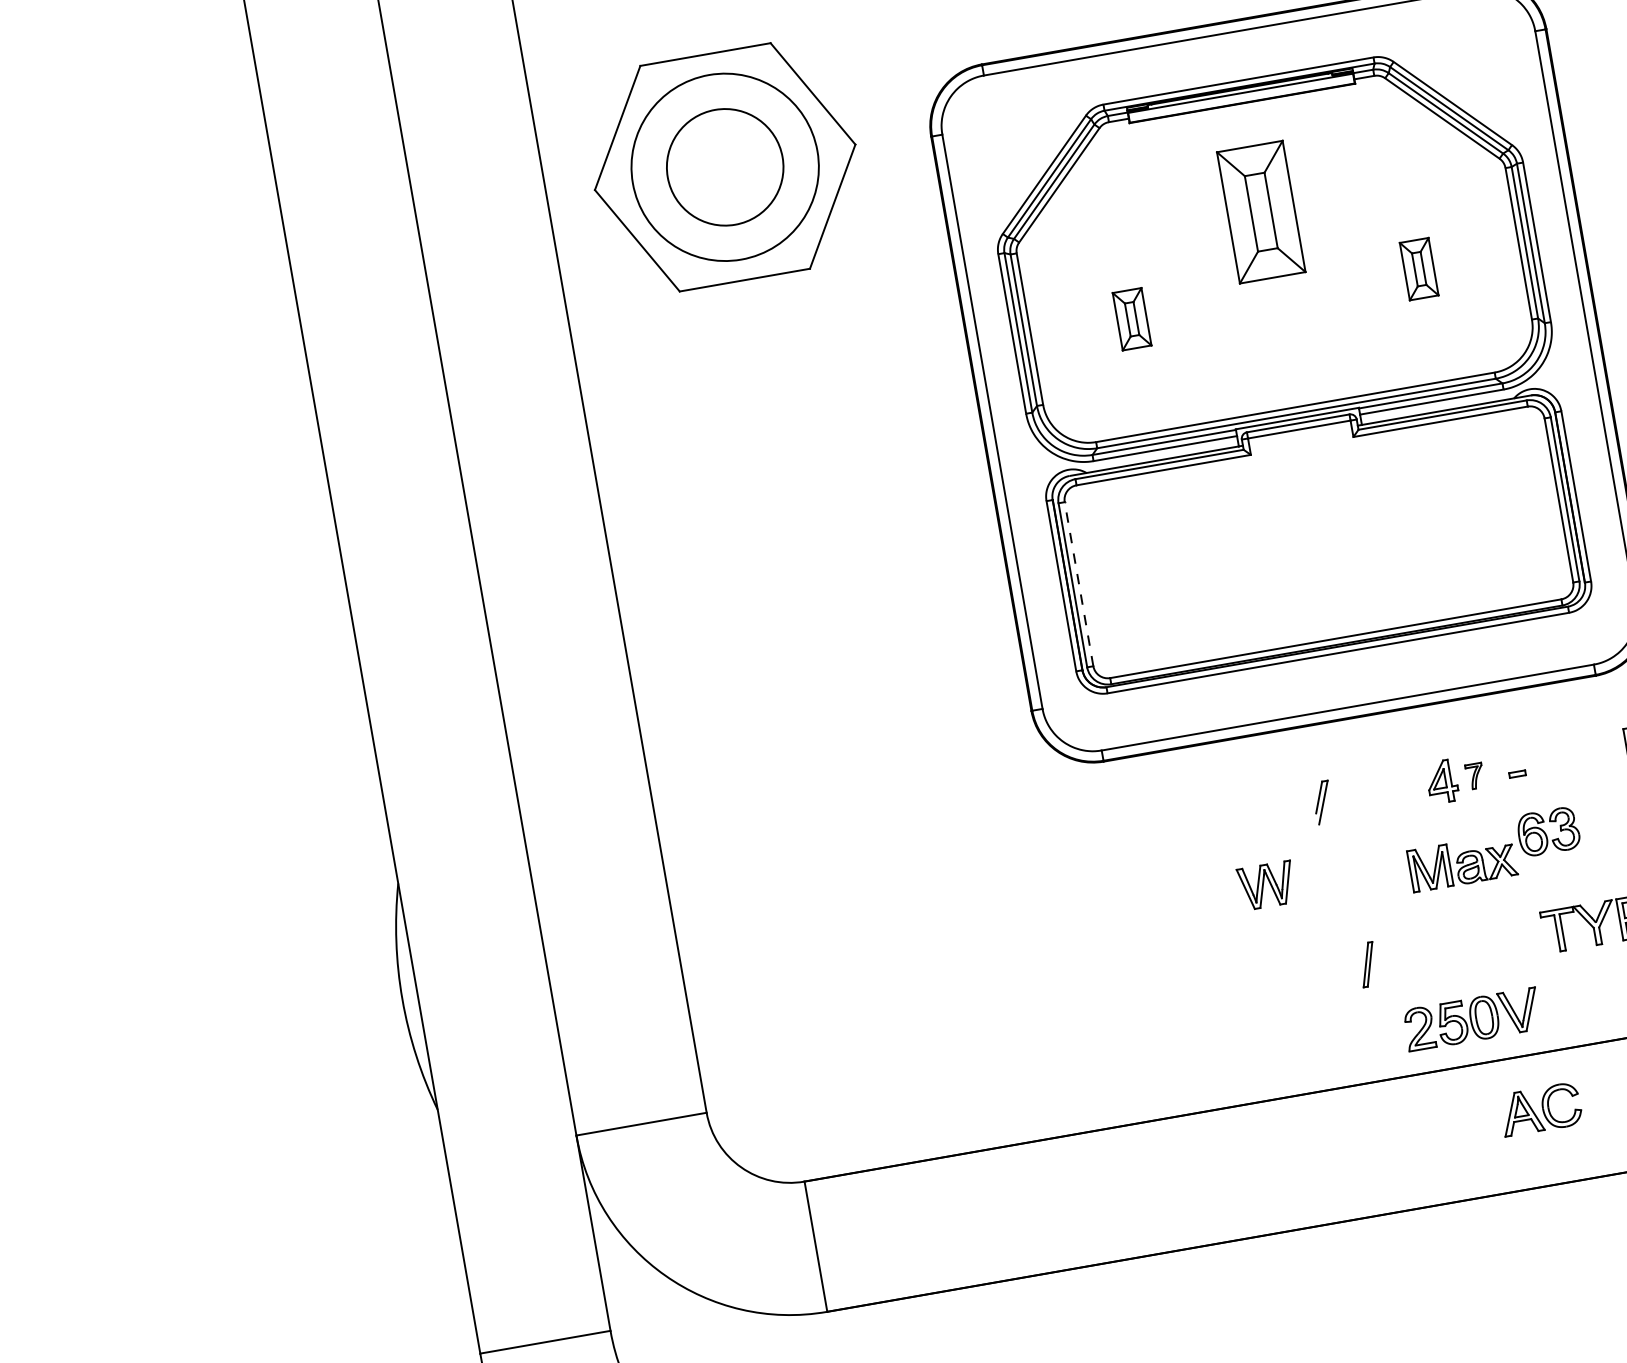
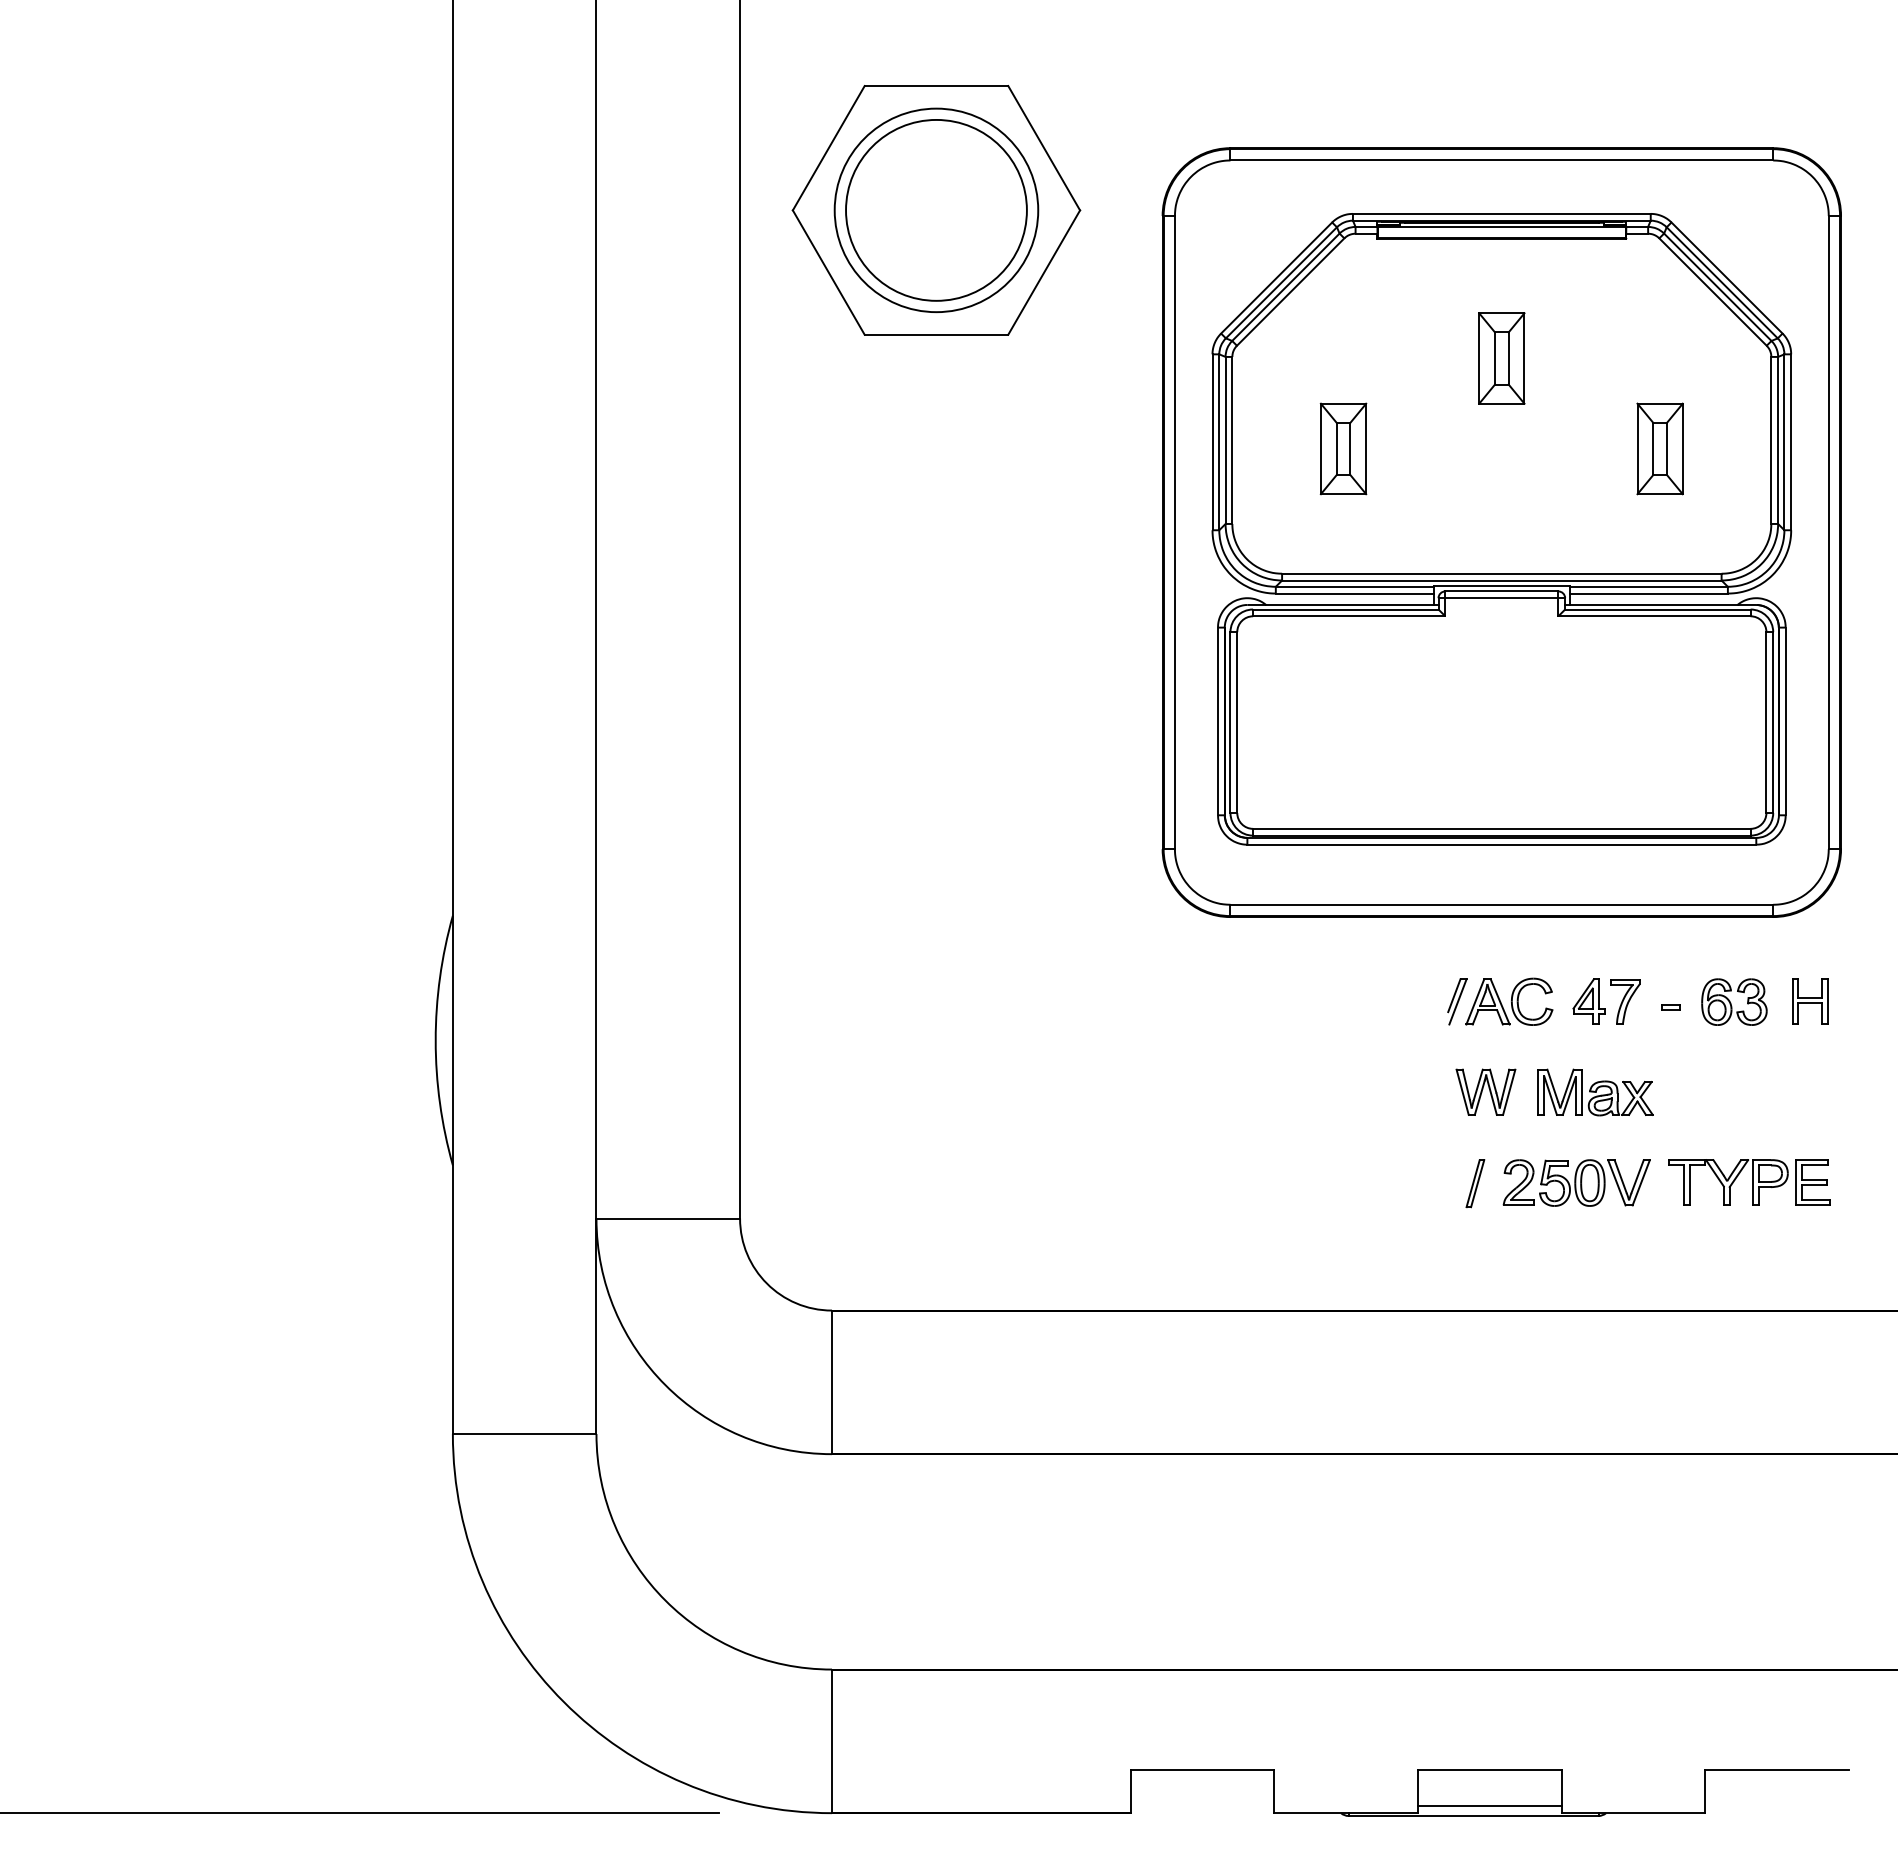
circle: (725, 166) -> (936, 209), size x1.43
part: (1261, 212) -> (1501, 358), size x0.62
part: (1418, 268) -> (1659, 448), size x1.43
part: (1132, 318) -> (1343, 448), size x1.43
line: (1079, 584) -> (1237, 722), dashed -> solid
part: (1475, 775) -> (1625, 1001), size x1.67
part: (1548, 831) -> (1734, 1001), moved
part: (1266, 885) -> (1485, 1091), moved
part: (1471, 1019) -> (1576, 1182), moved
part: (1540, 1109) -> (1509, 1001), moved

